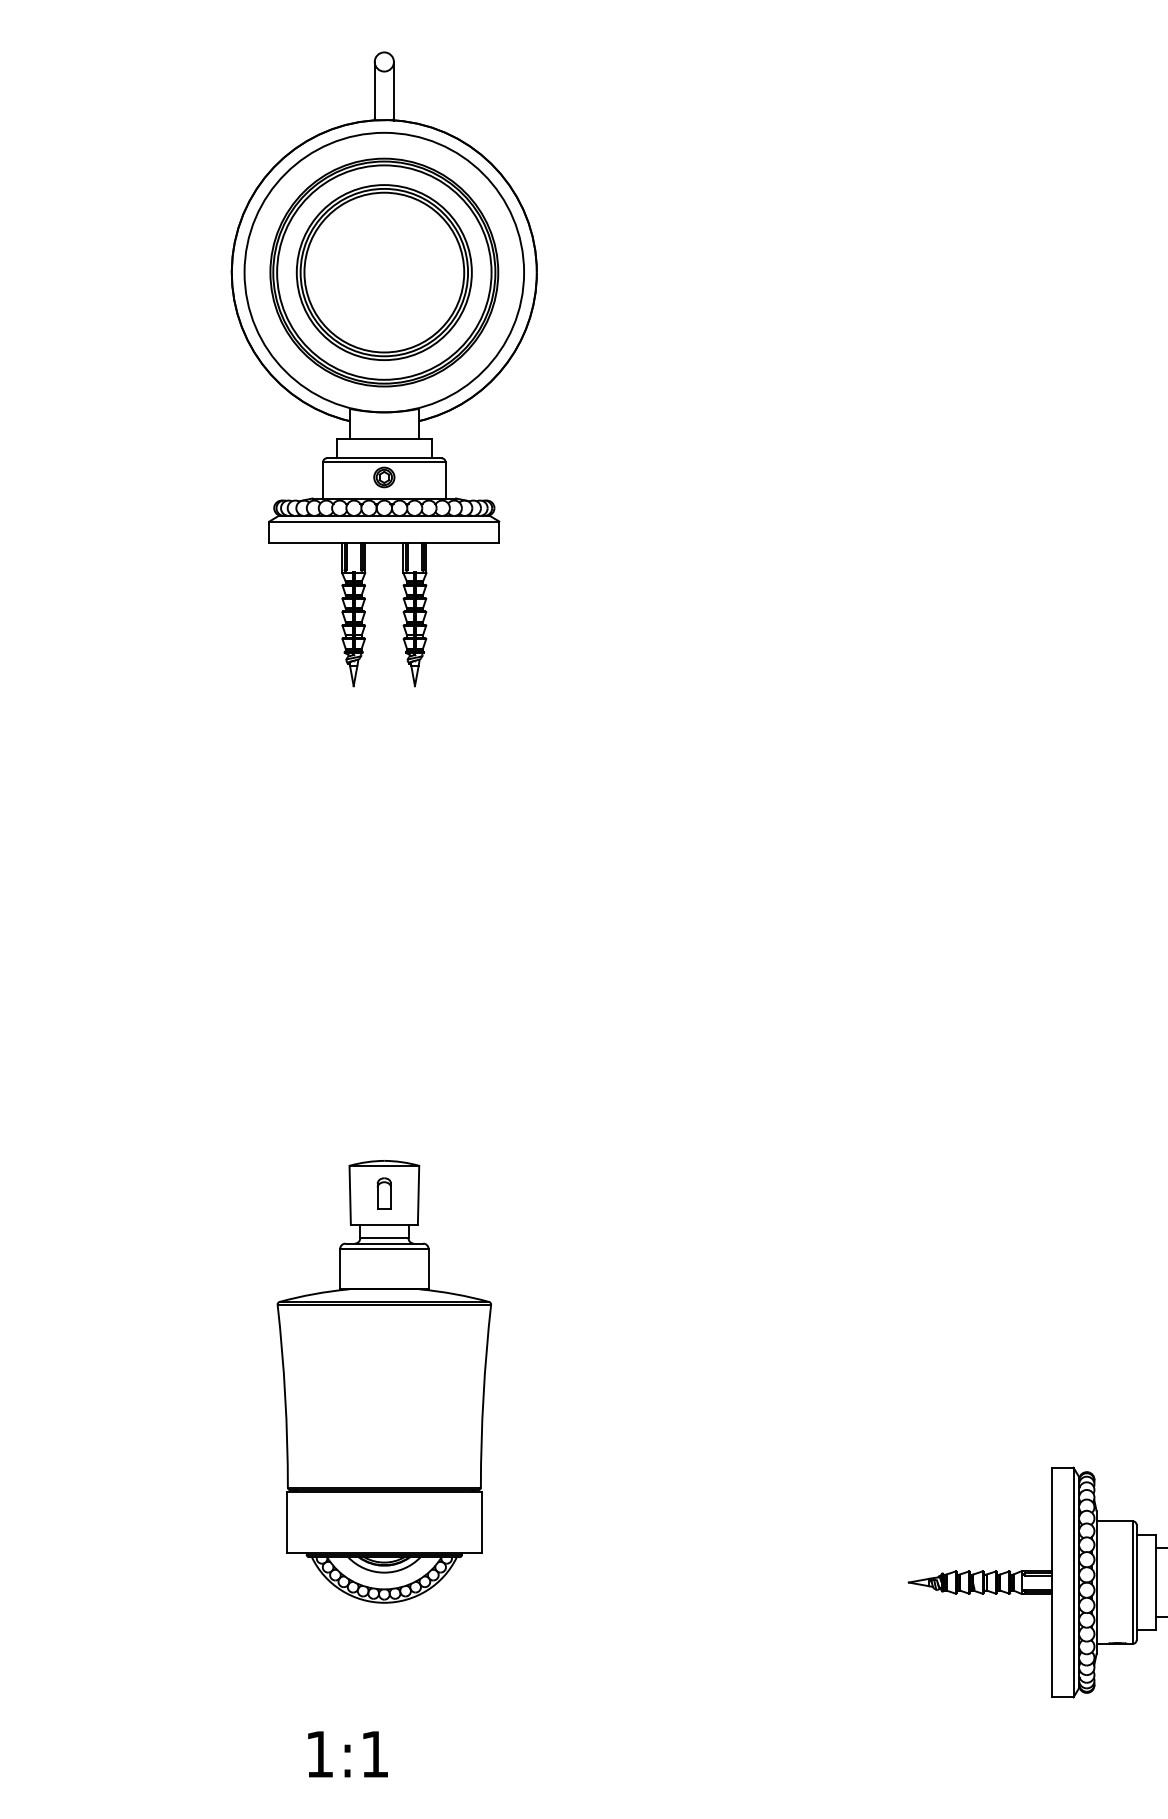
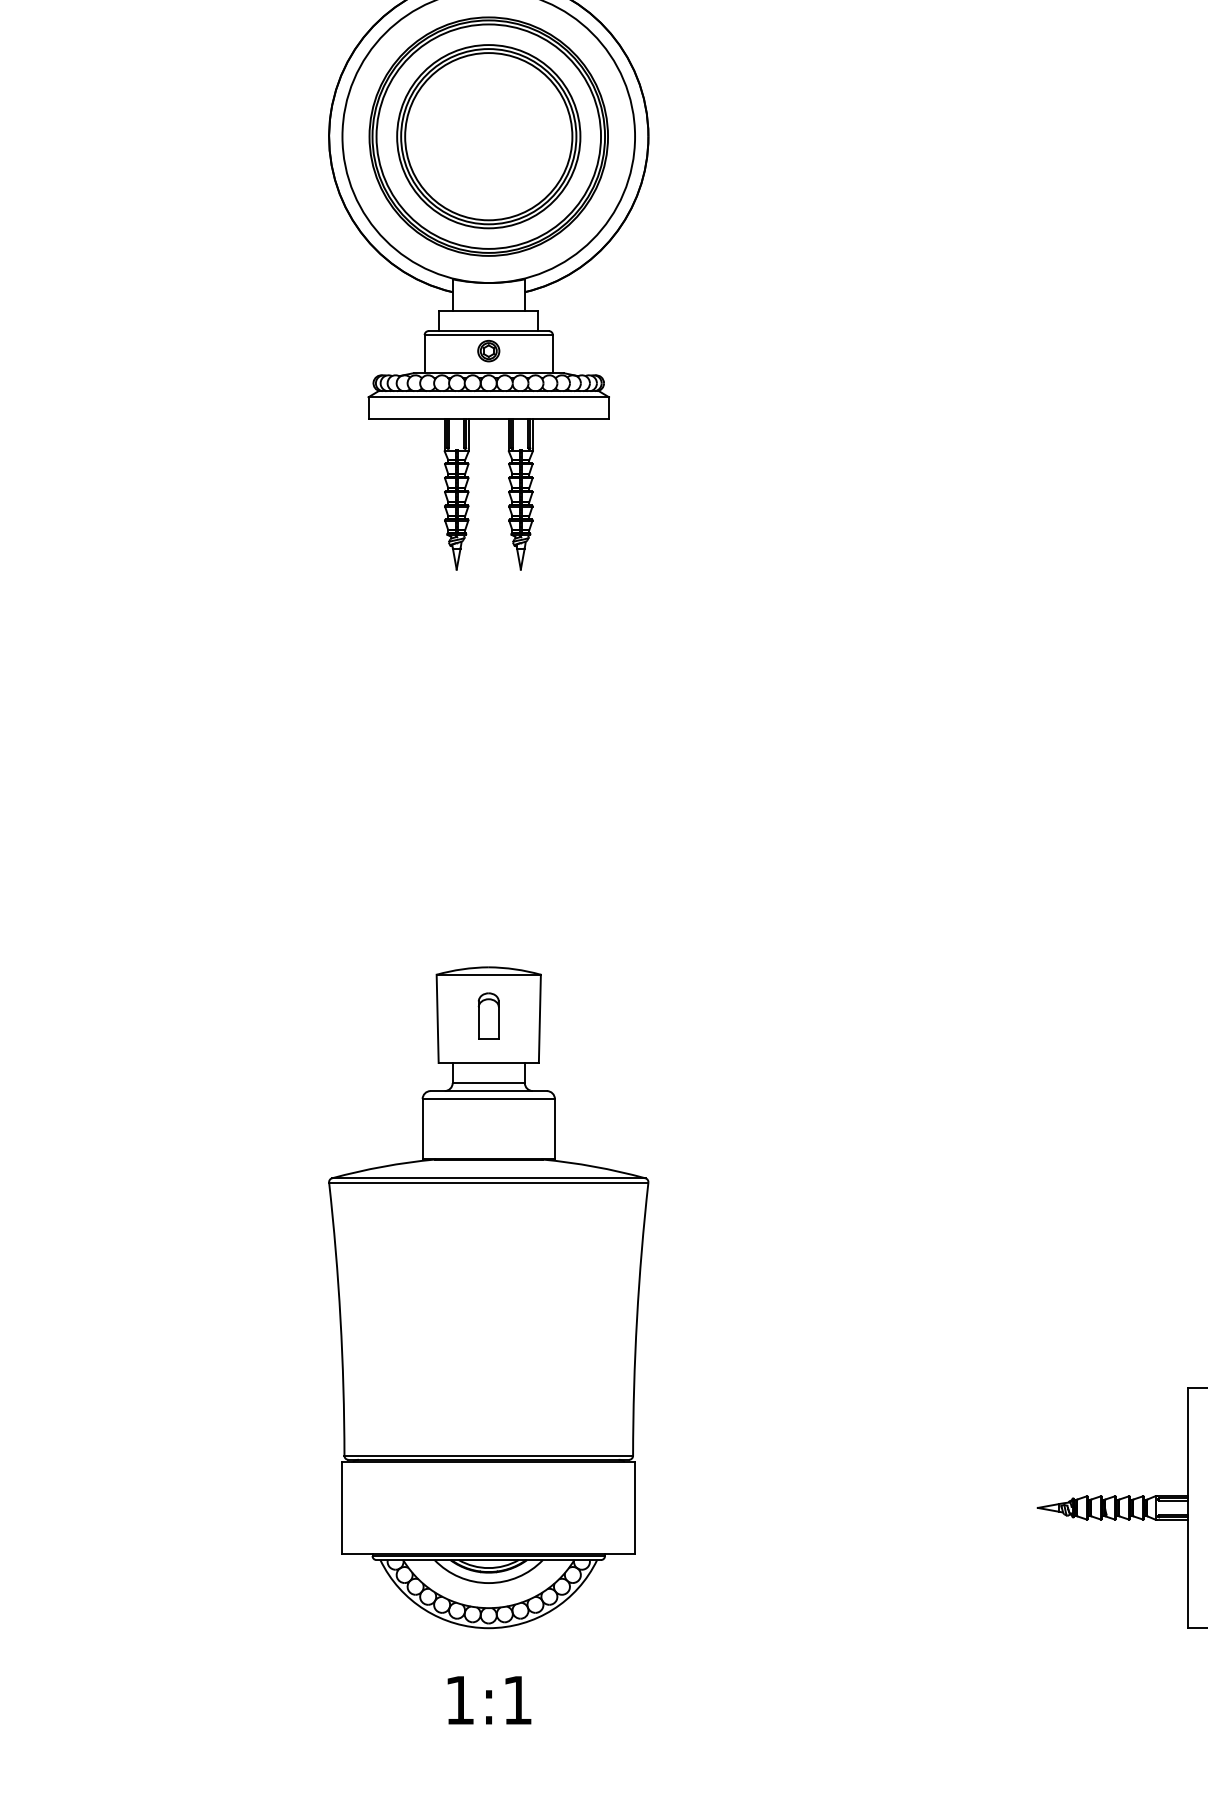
part: (384, 1381) -> (488, 1297), size x1.43
text: (347, 1754) -> (488, 1700), moved

